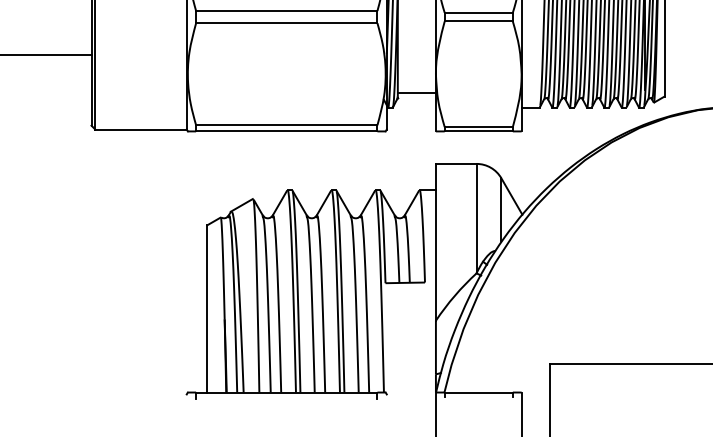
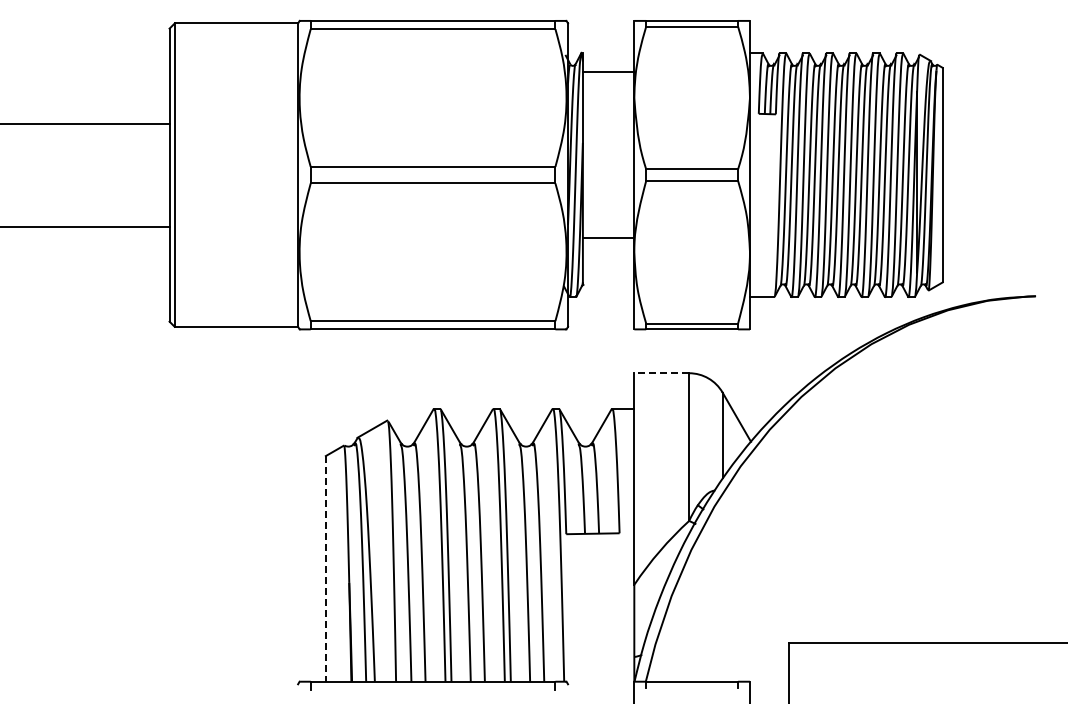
line: (416, 92) -> (608, 237), moved
line: (456, 164) -> (661, 373), solid -> dashed
line: (207, 308) -> (325, 568), solid -> dashed

